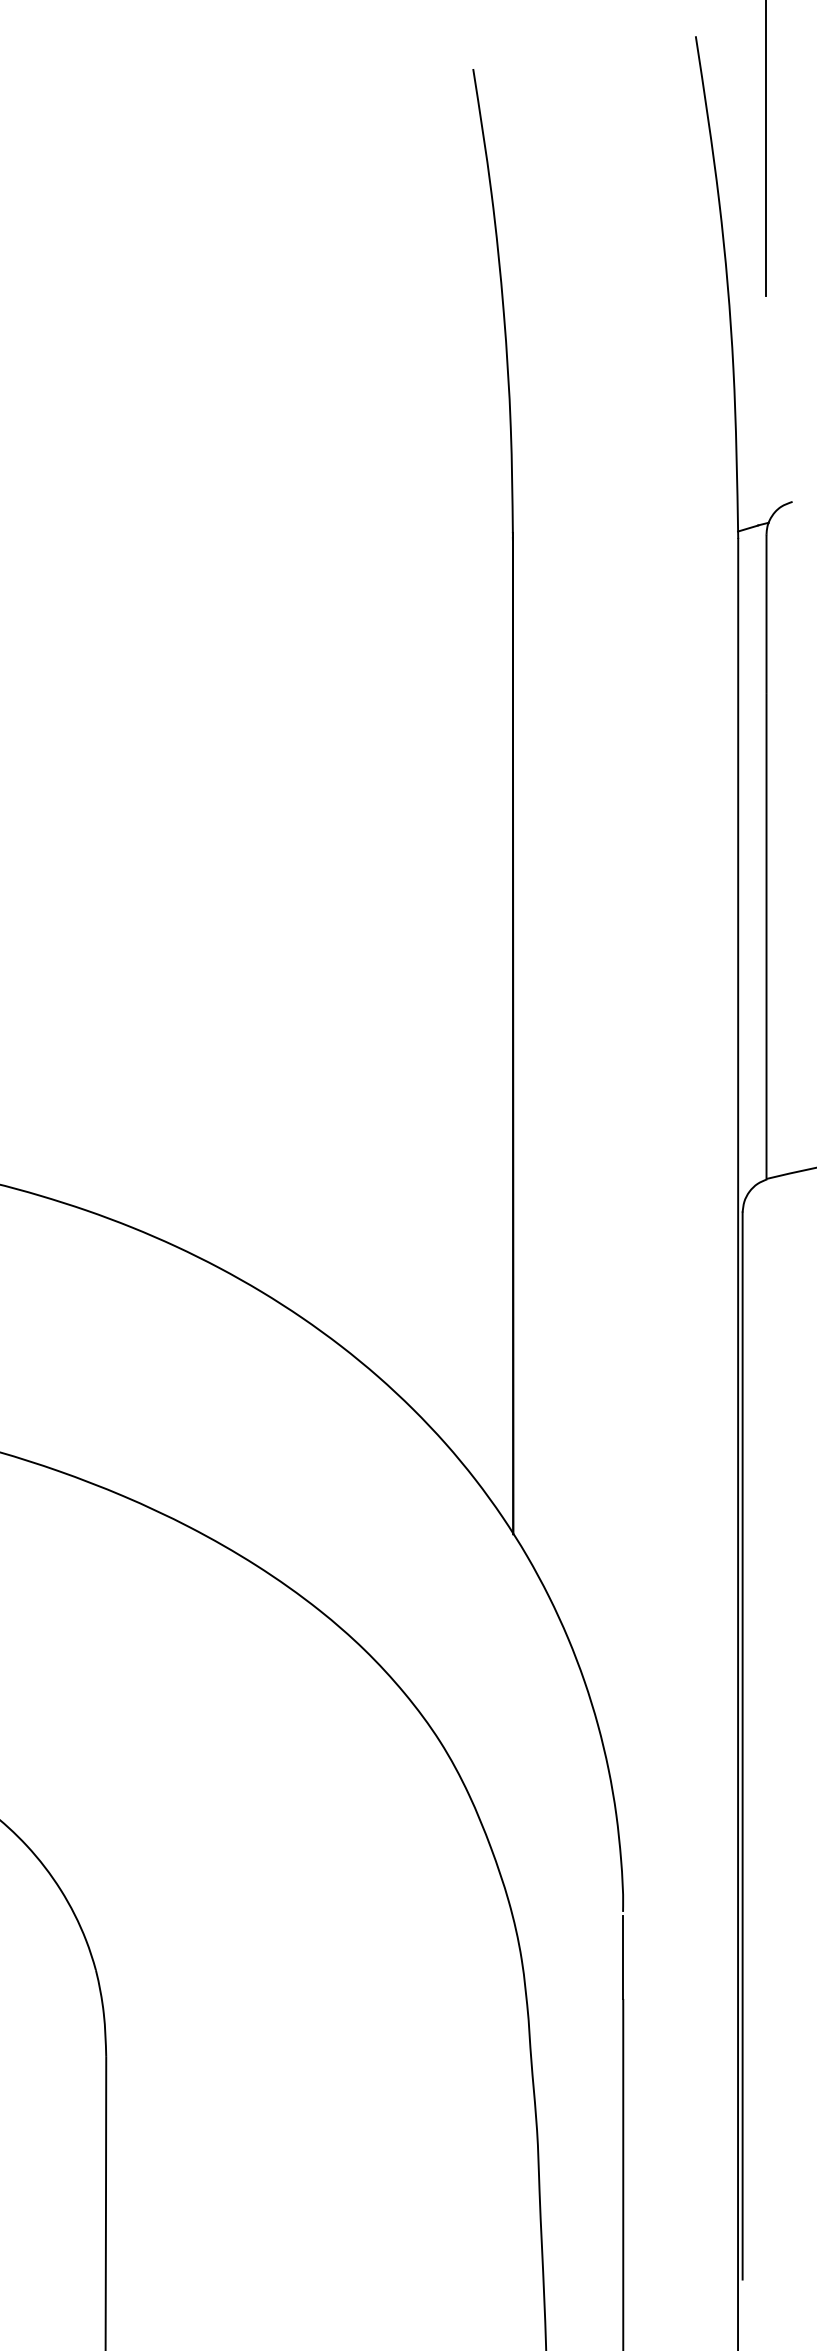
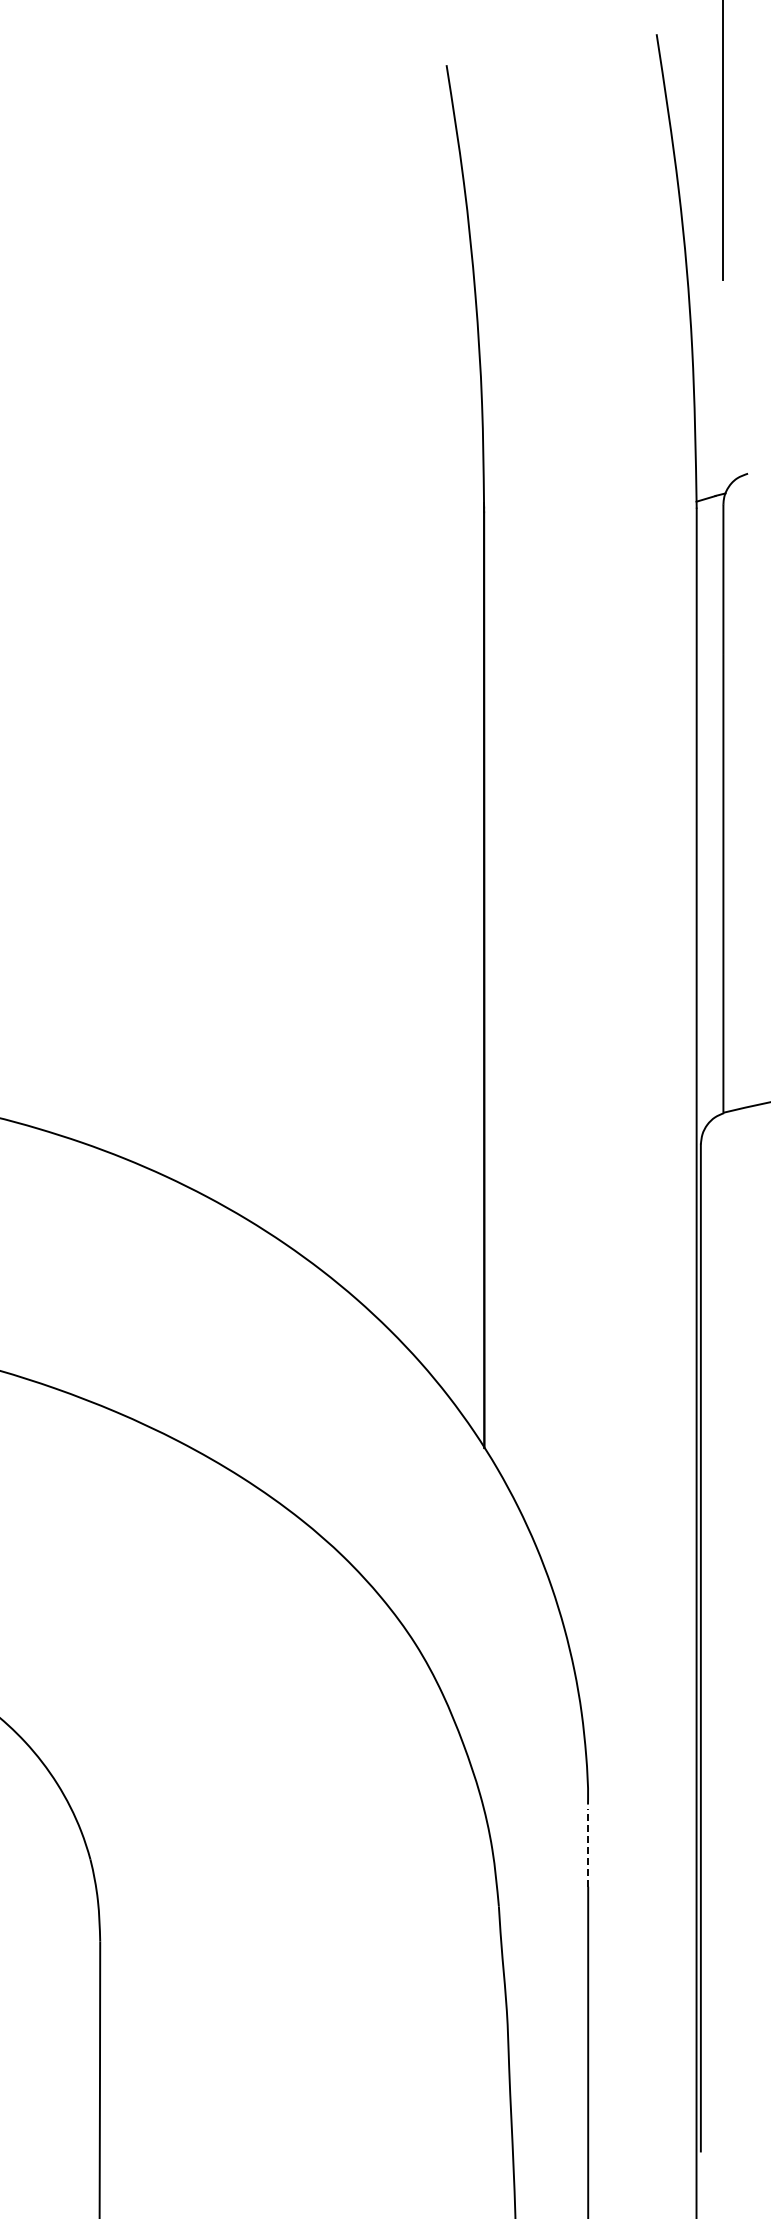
line: (623, 1957) -> (588, 1847), solid -> dashed

